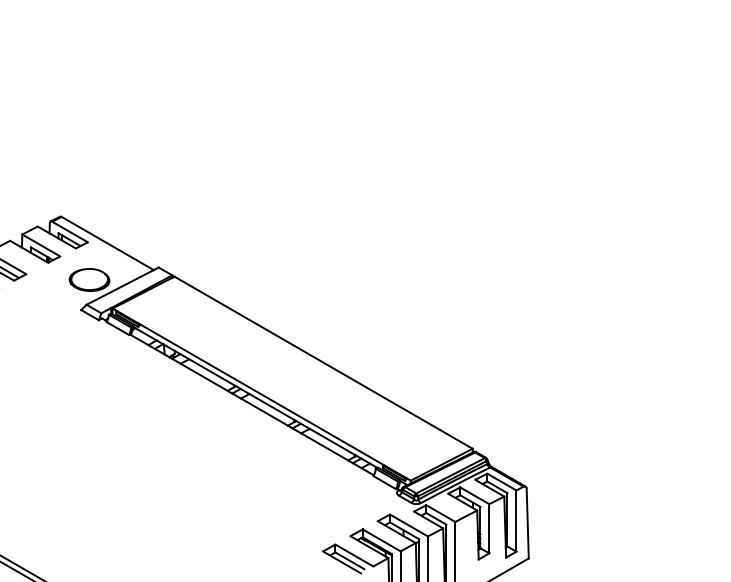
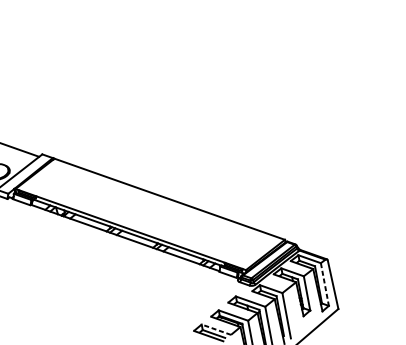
line: (516, 521) -> (325, 284), solid -> dashed
line: (354, 555) -> (216, 329), solid -> dashed

